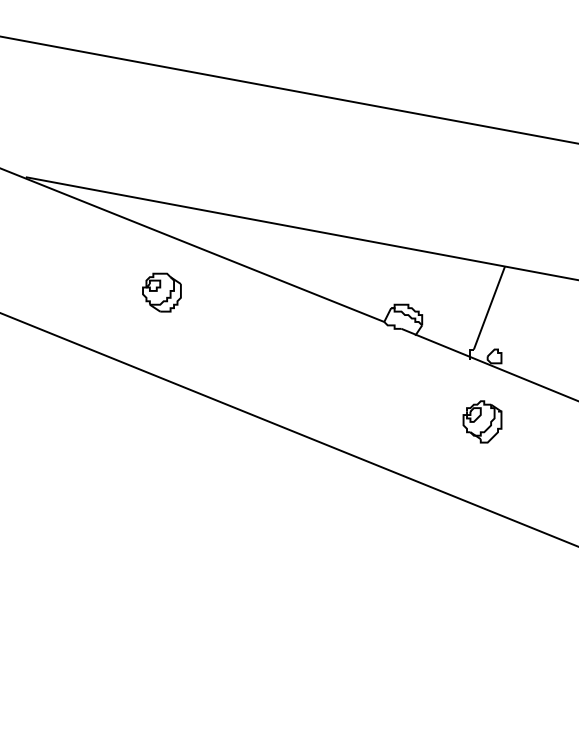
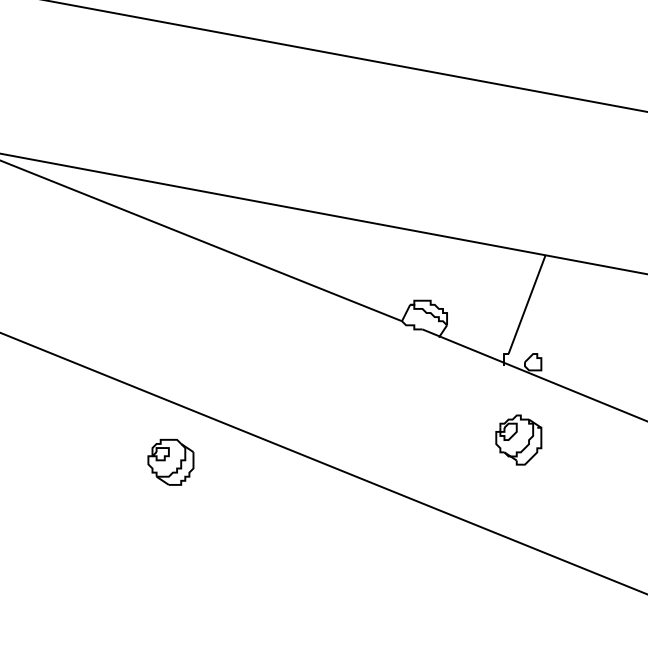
part: (161, 292) -> (170, 462), moved

